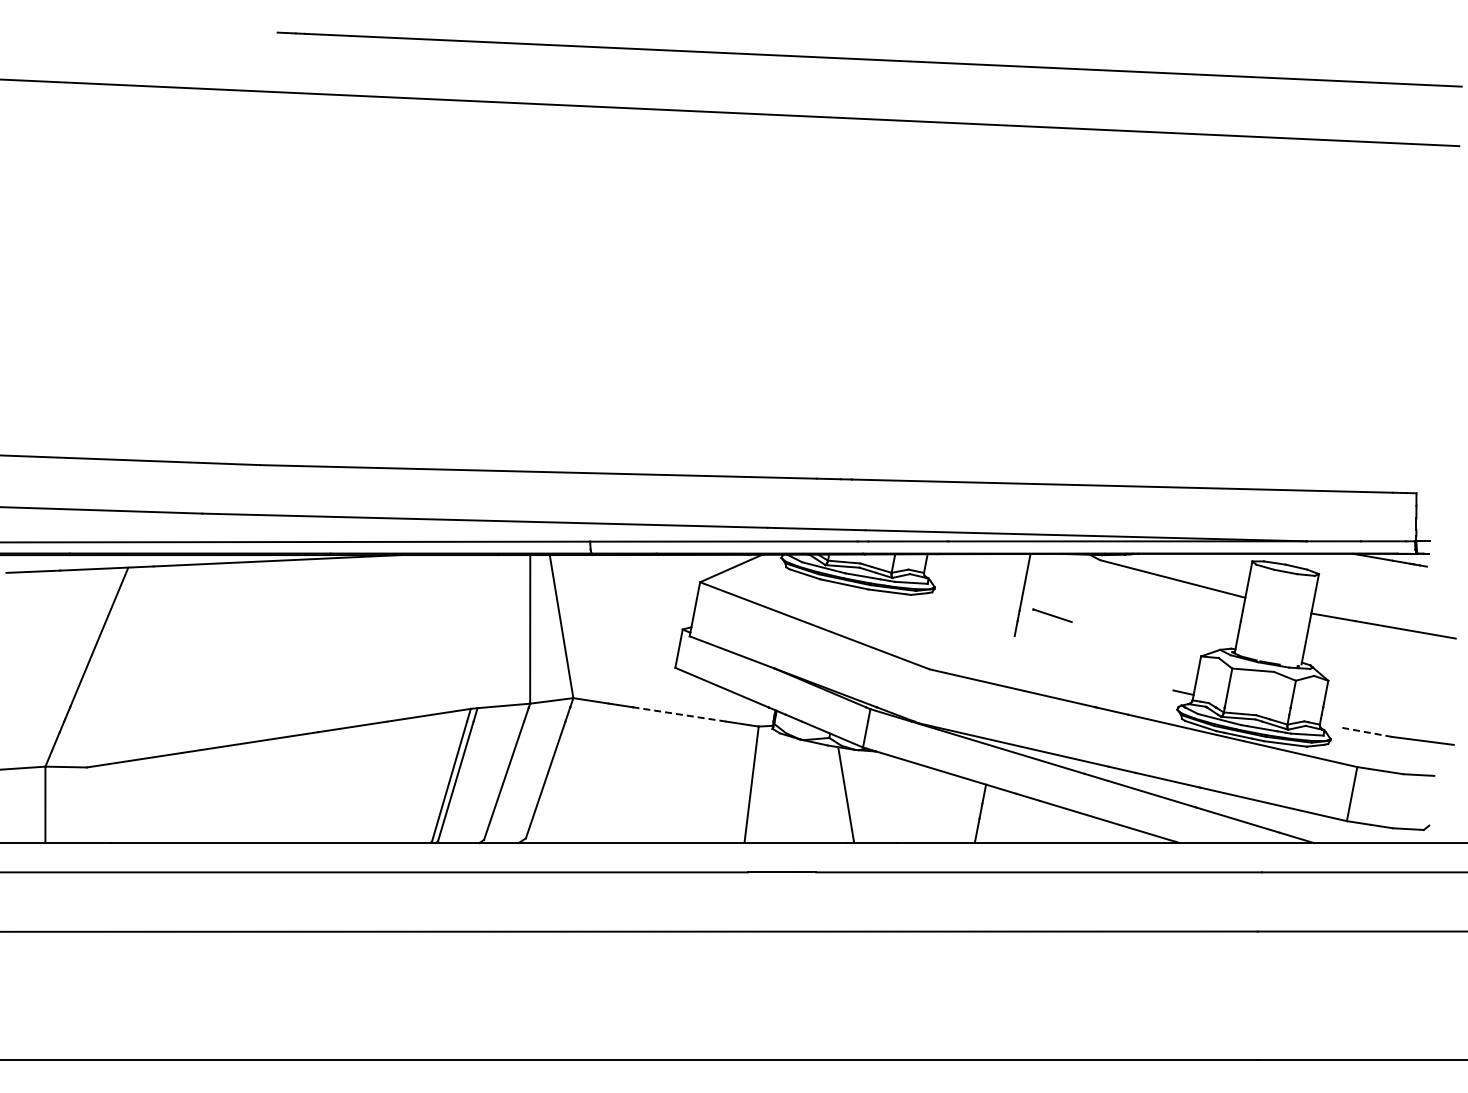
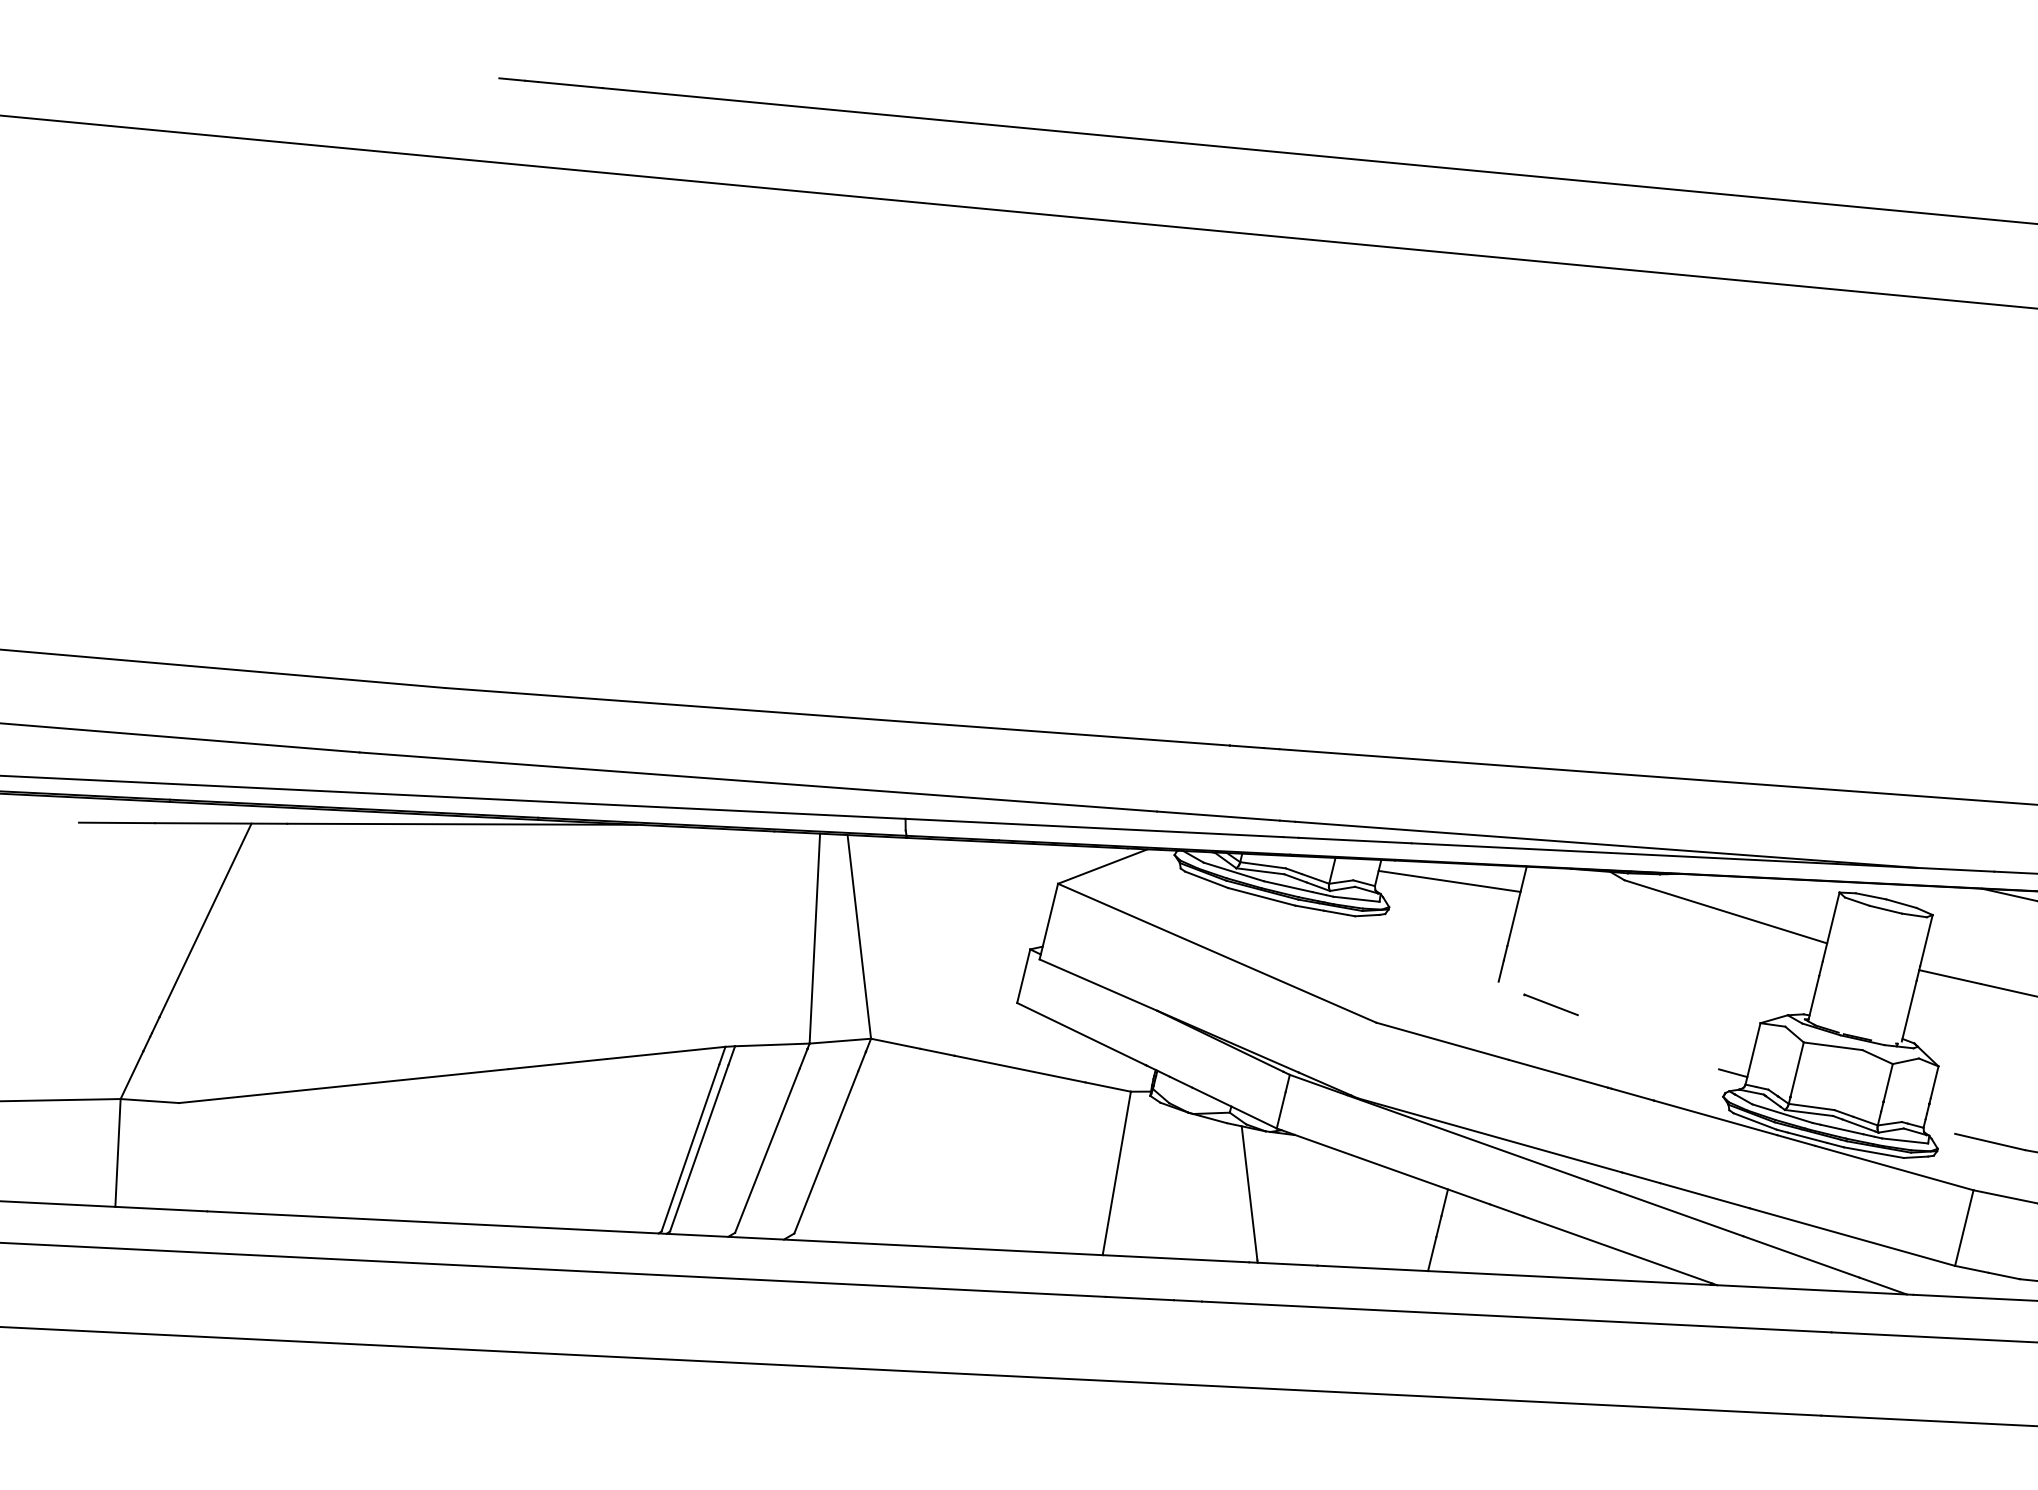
line: (976, 567) -> (1449, 882), added
line: (1052, 615) -> (1551, 1004), moved
line: (679, 714) -> (1019, 1069), dashed -> solid
line: (1366, 732) -> (1988, 1142), dashed -> solid

